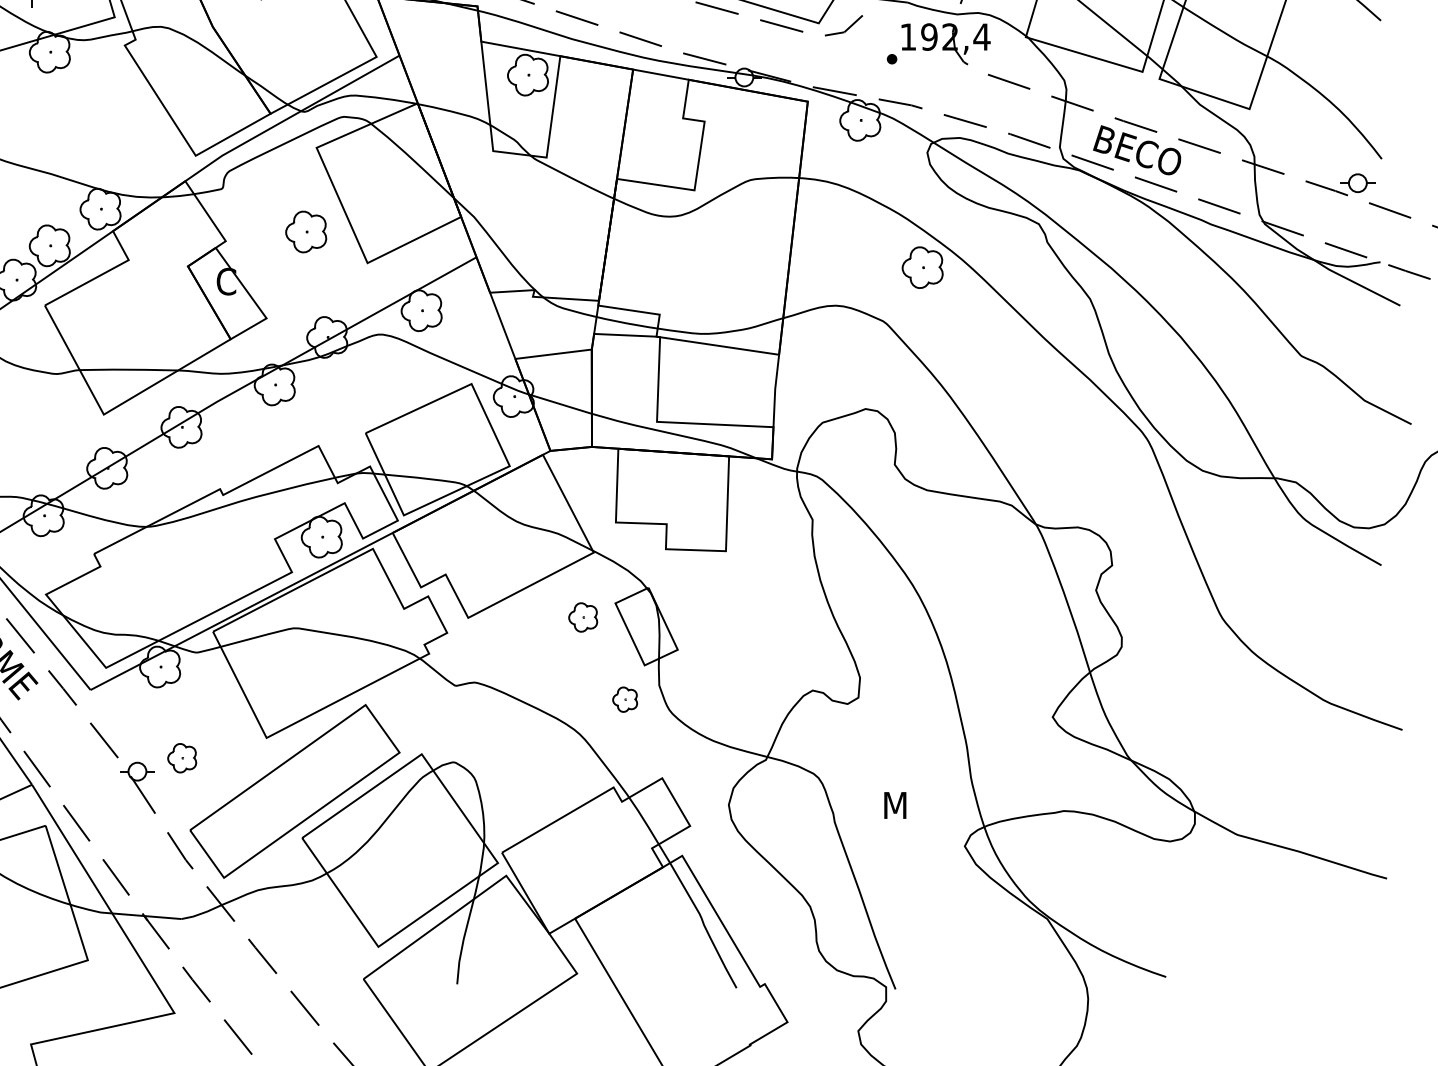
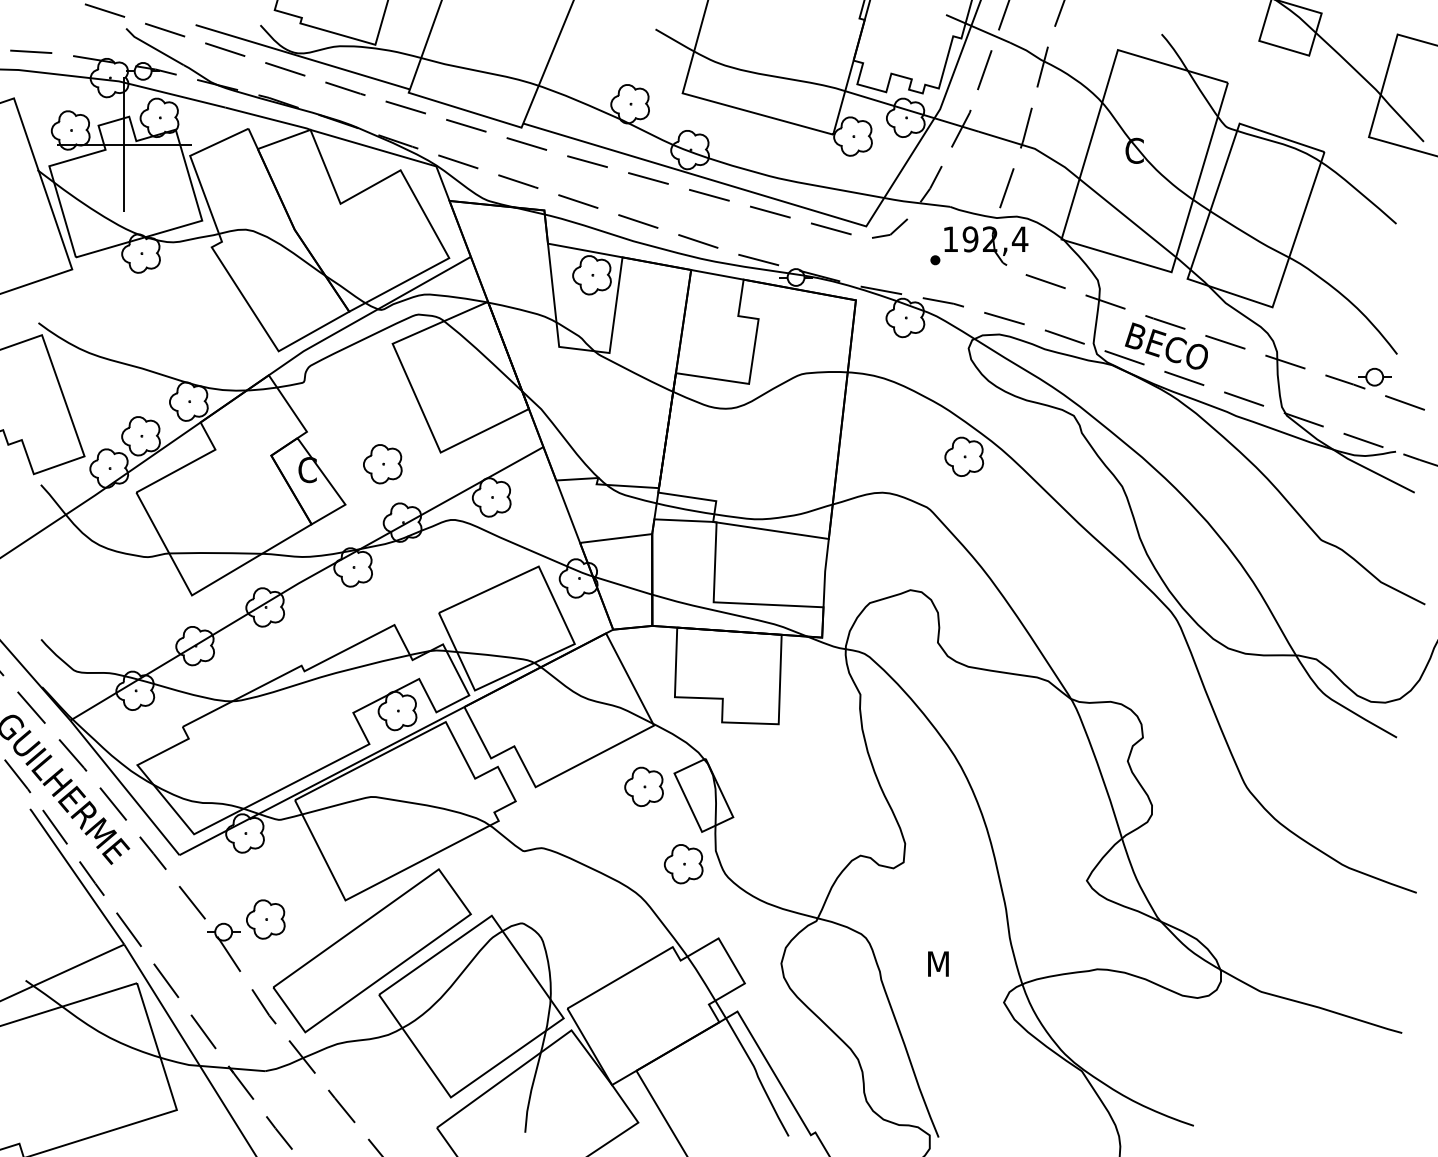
part: (305, 232) -> (382, 464), moved
part: (582, 617) -> (643, 786), size x1.43
part: (625, 699) -> (683, 864), size x1.67
part: (181, 758) -> (265, 919), size x1.43

